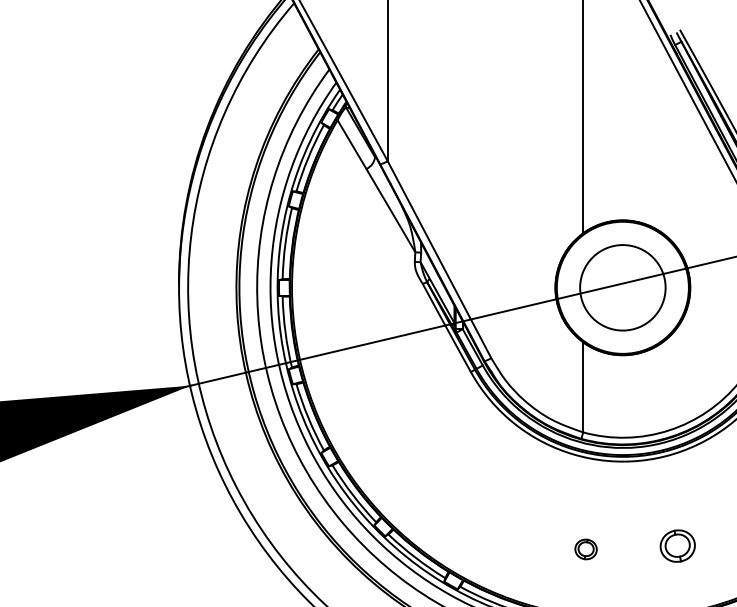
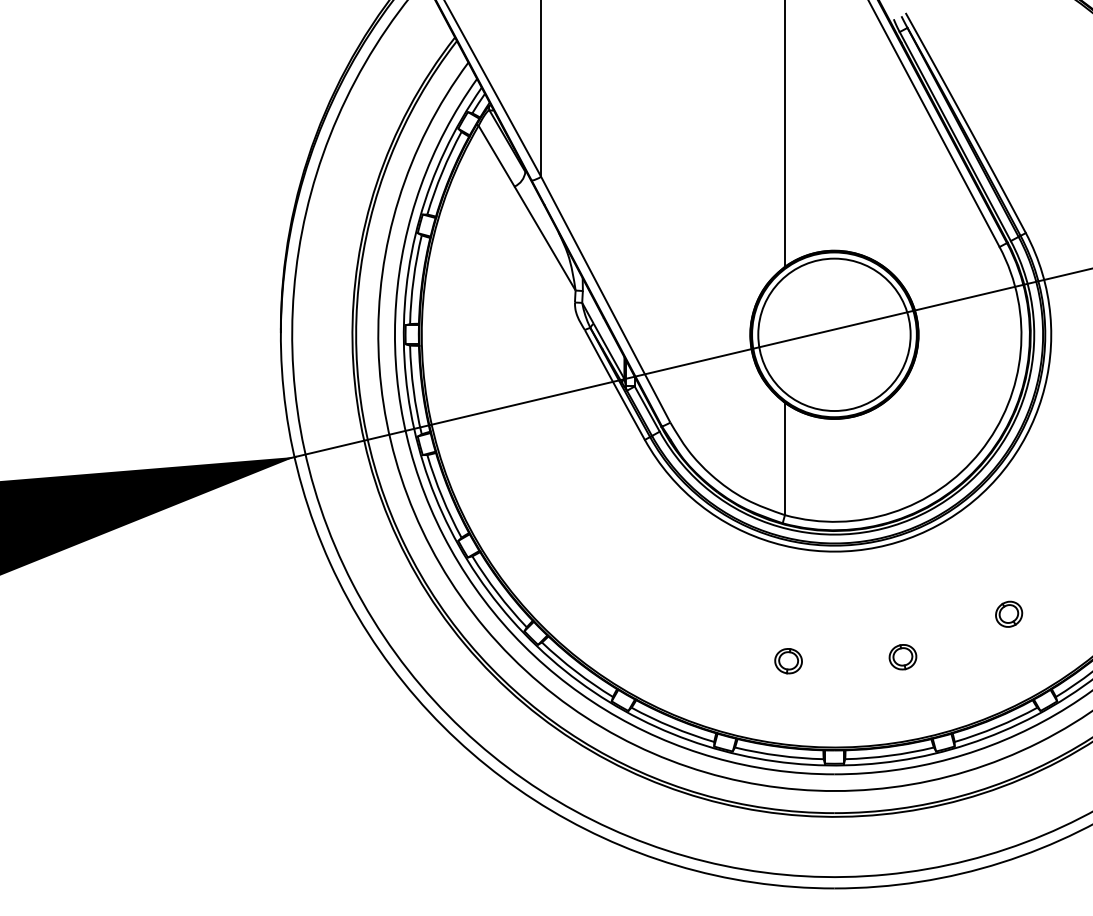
circle: (622, 287) -> (834, 334), size x1.43
part: (677, 546) -> (902, 657), size x0.62

